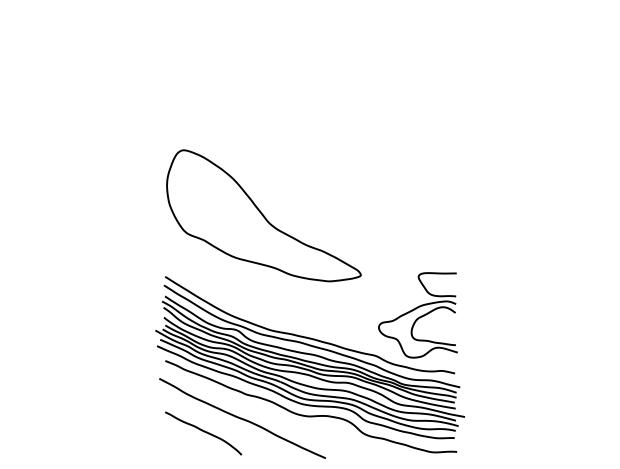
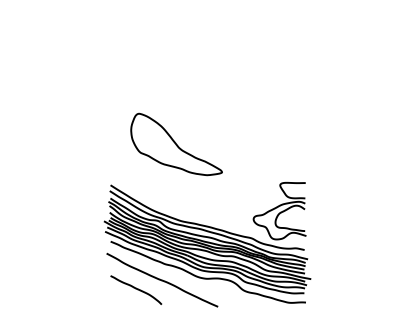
part: (263, 215) -> (176, 144), size x0.7

